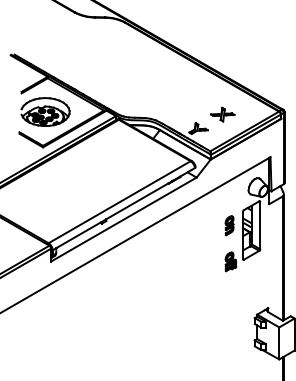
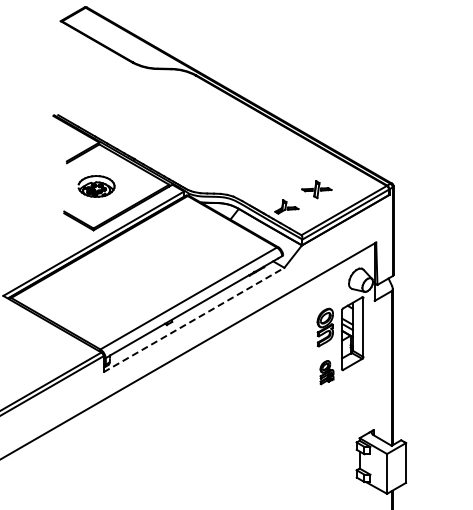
part: (45, 112) -> (96, 186), size x0.6
line: (124, 219) -> (194, 319), solid -> dashed
part: (229, 225) -> (325, 327), size x1.6

